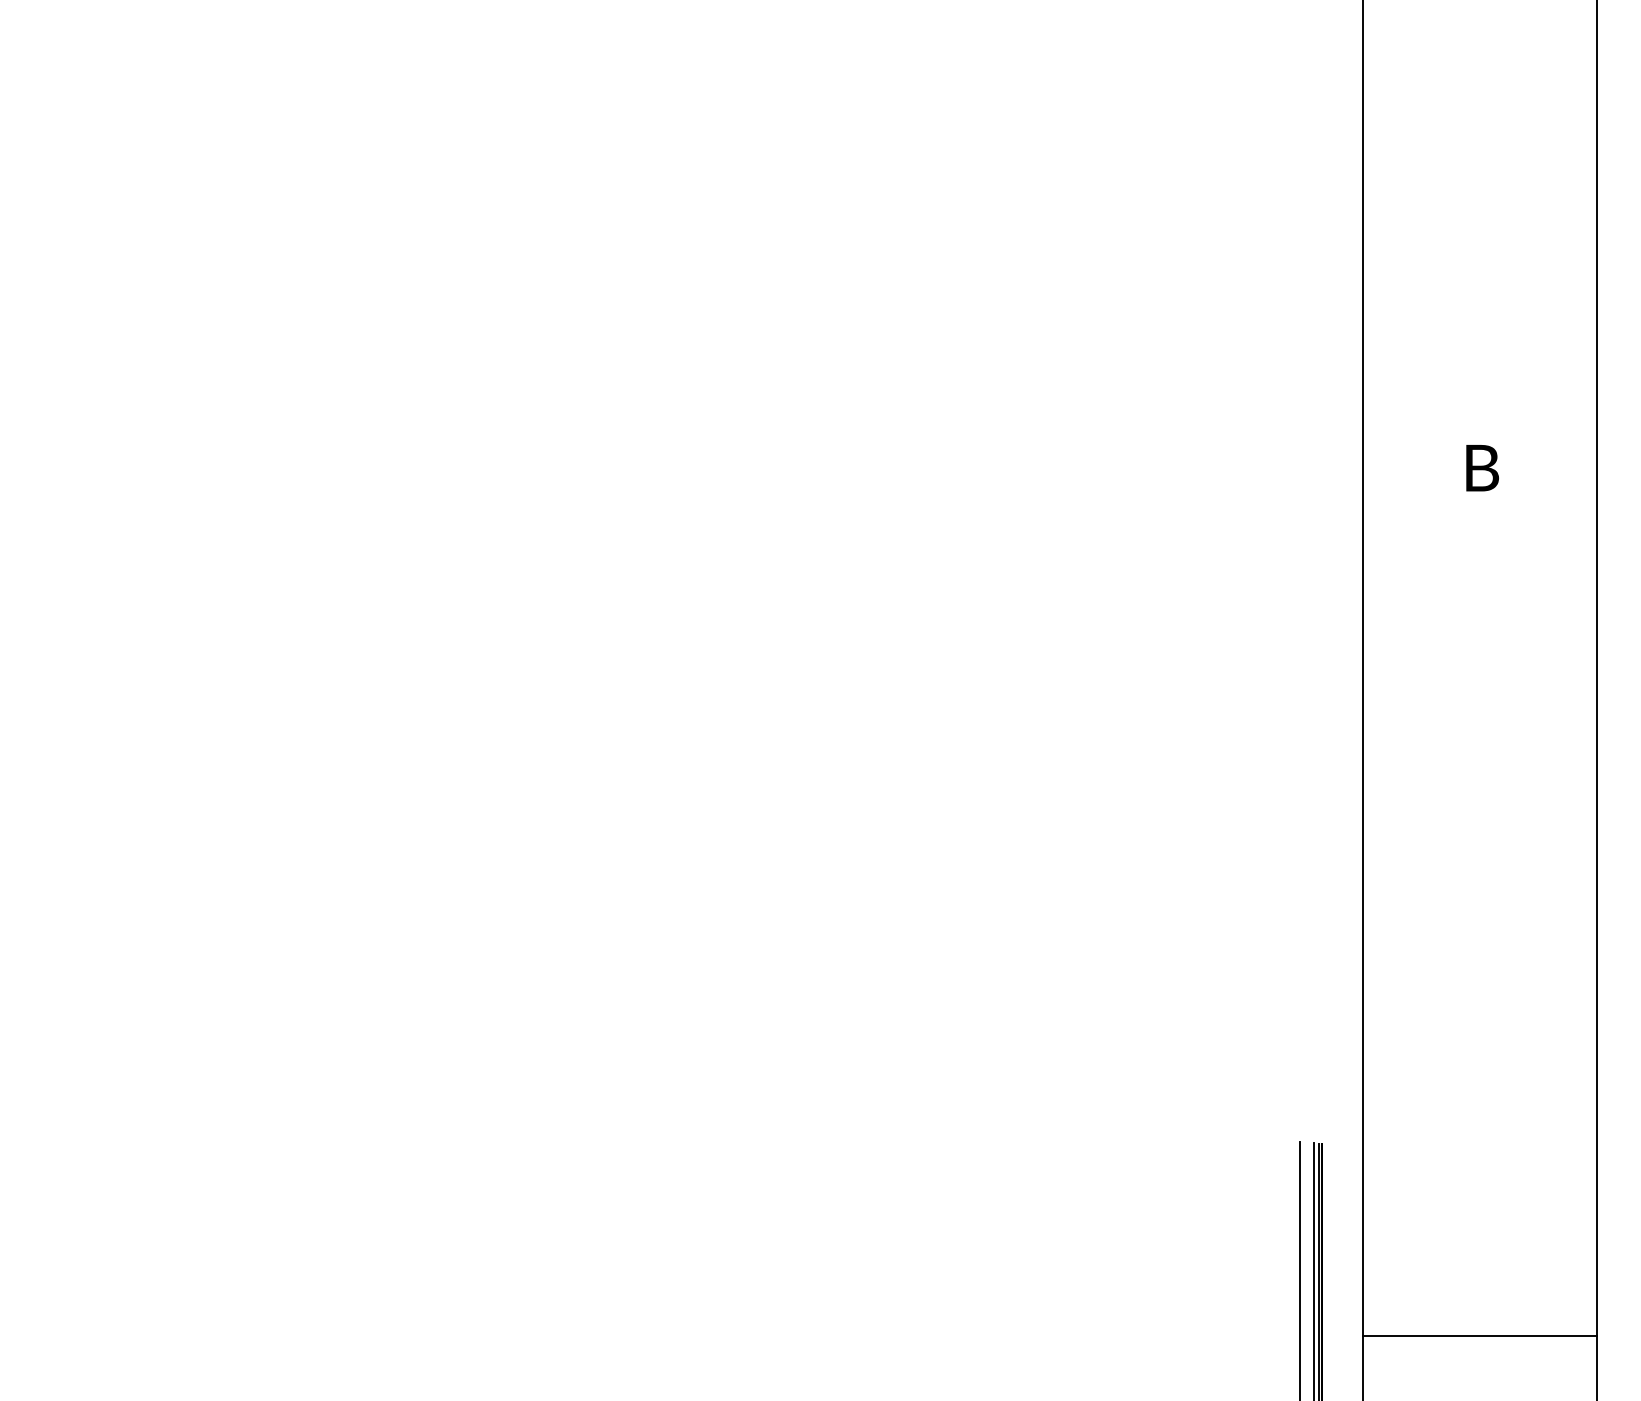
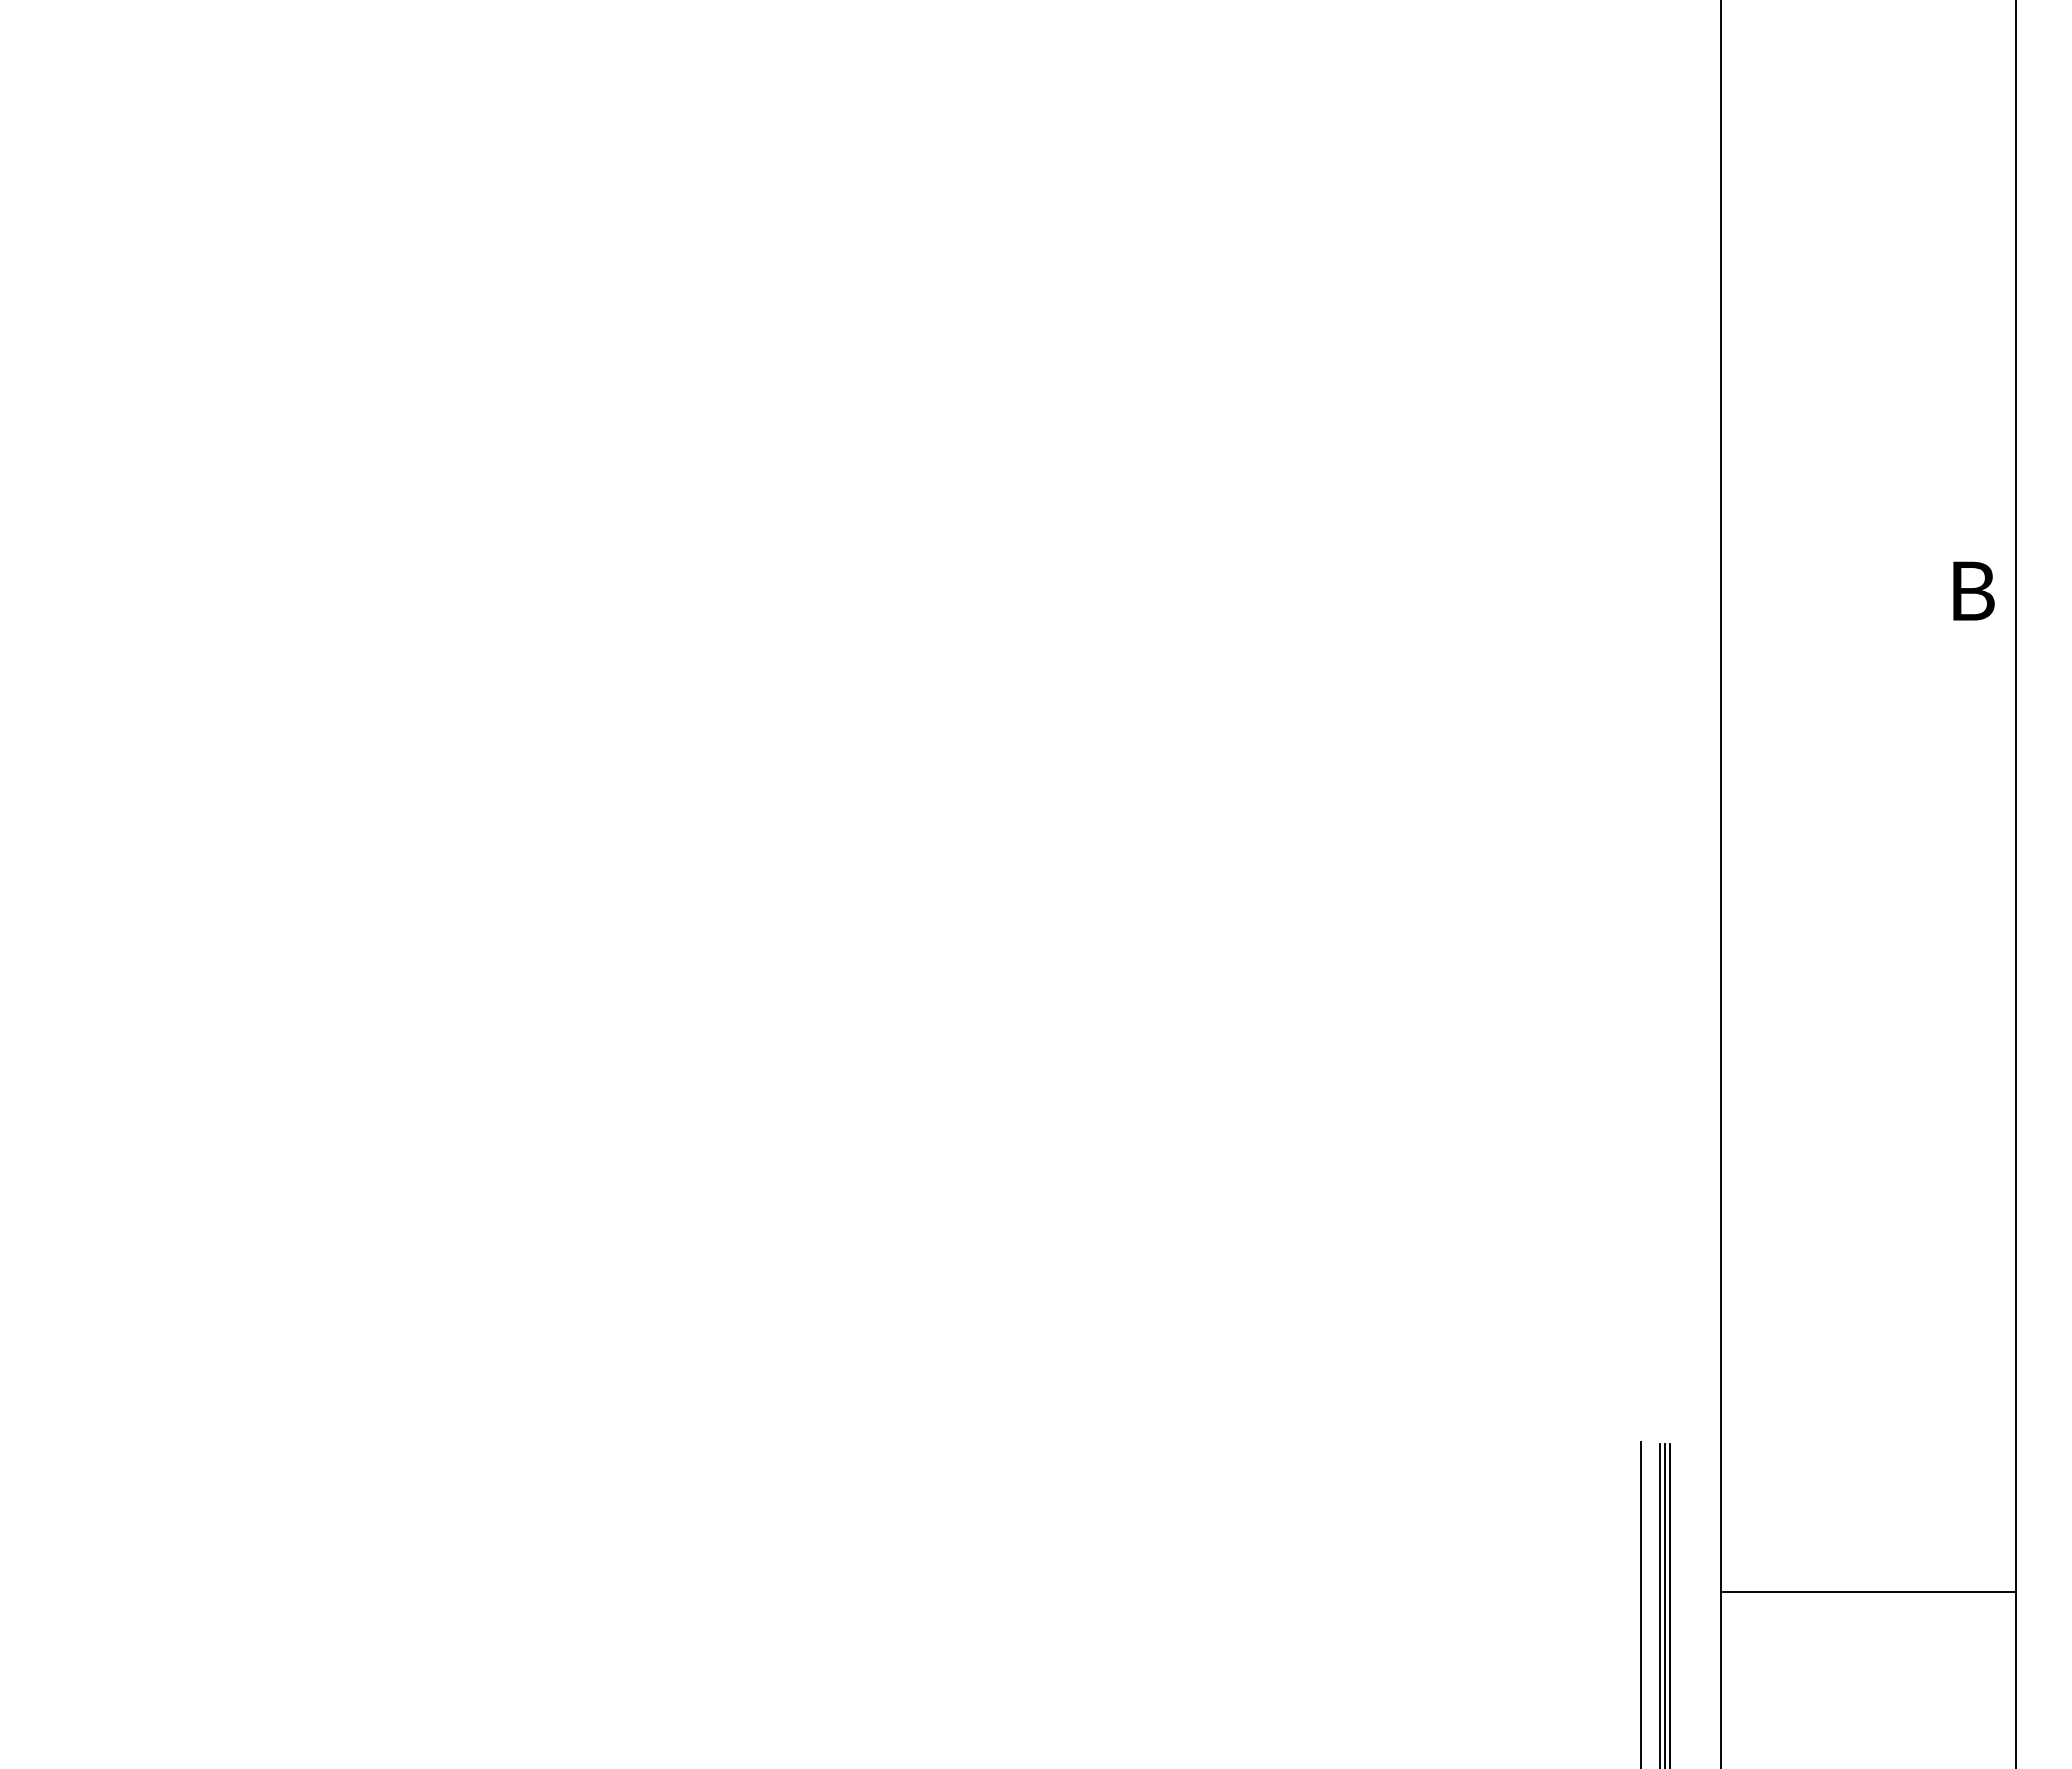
text: (1482, 467) -> (1973, 590), moved
line: (1479, 1336) -> (1868, 1592), moved

